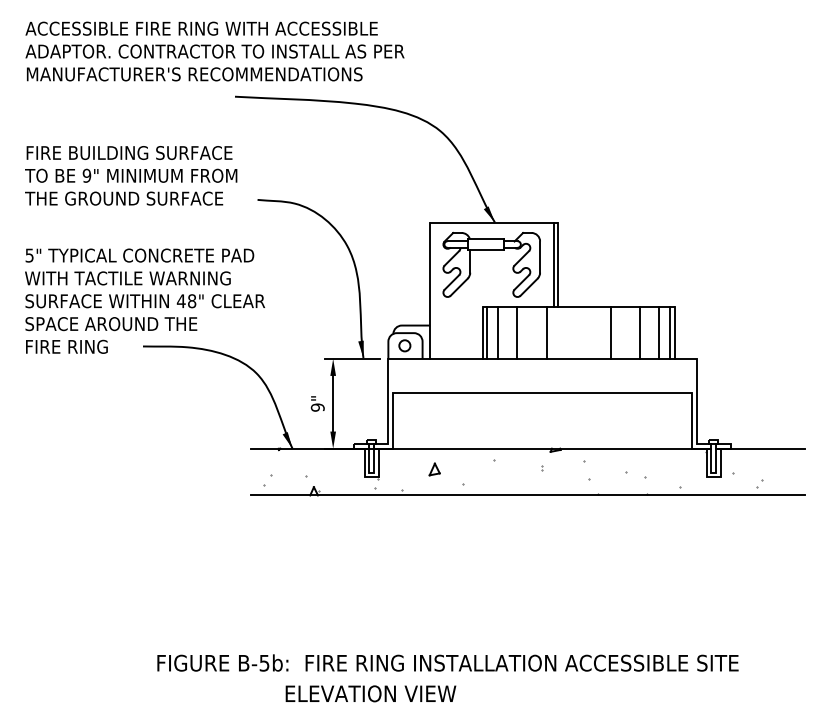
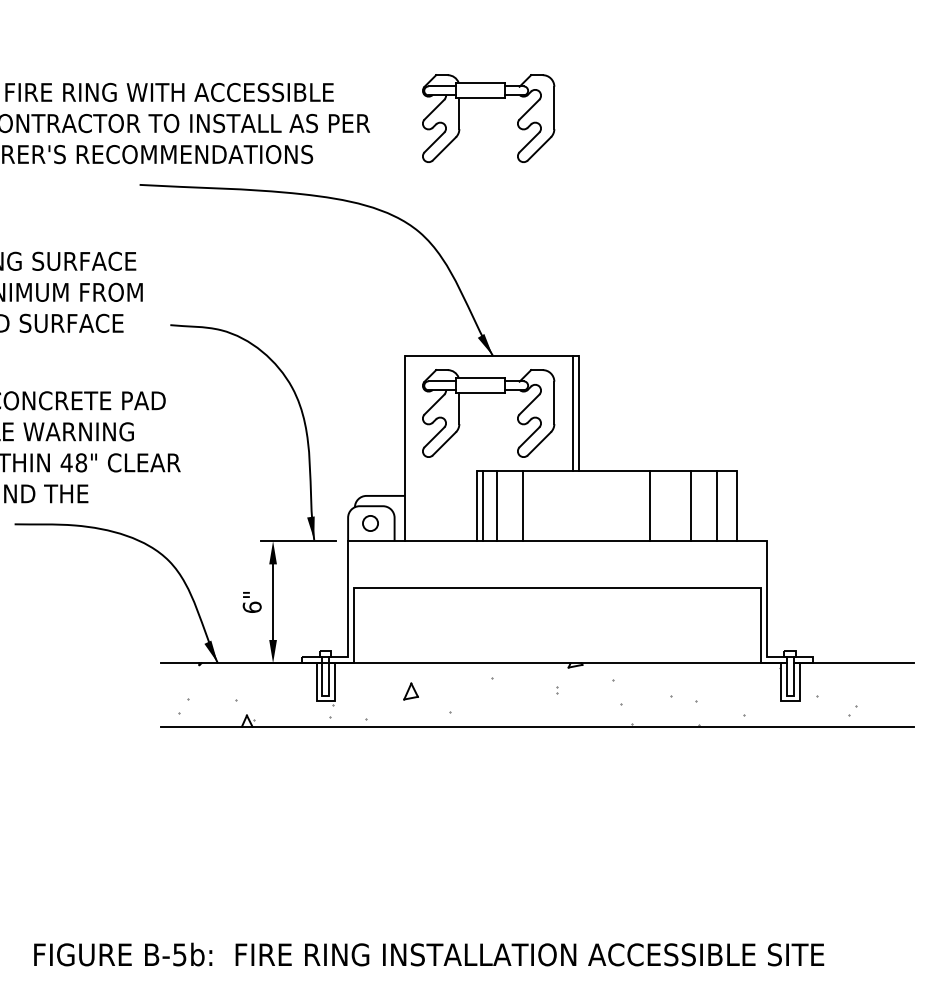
part: (491, 33) -> (488, 98), added
line: (547, 332) -> (564, 505), removed
line: (670, 332) -> (731, 505), removed
text: (317, 407) -> (251, 607), 9" -> 6"

